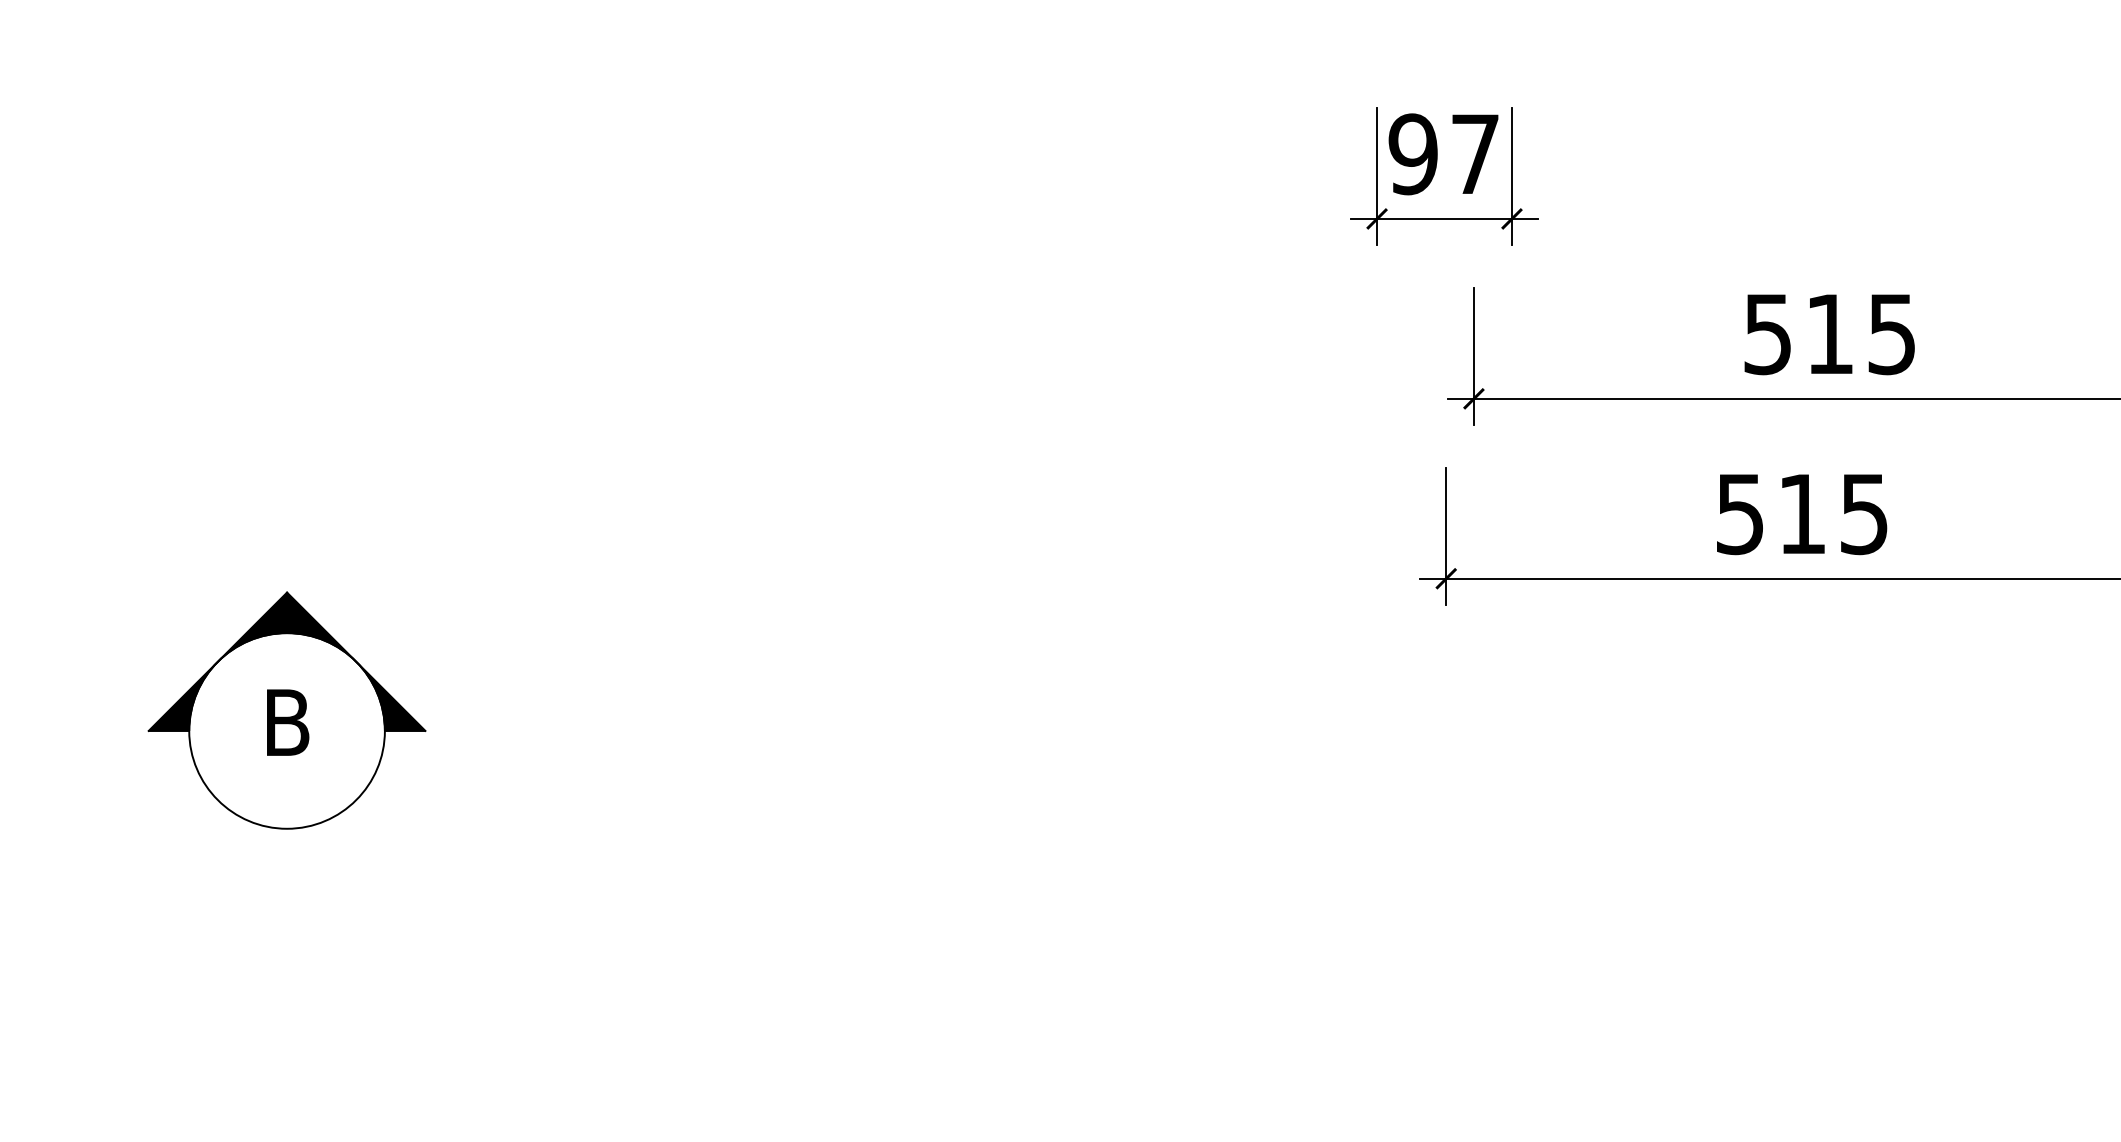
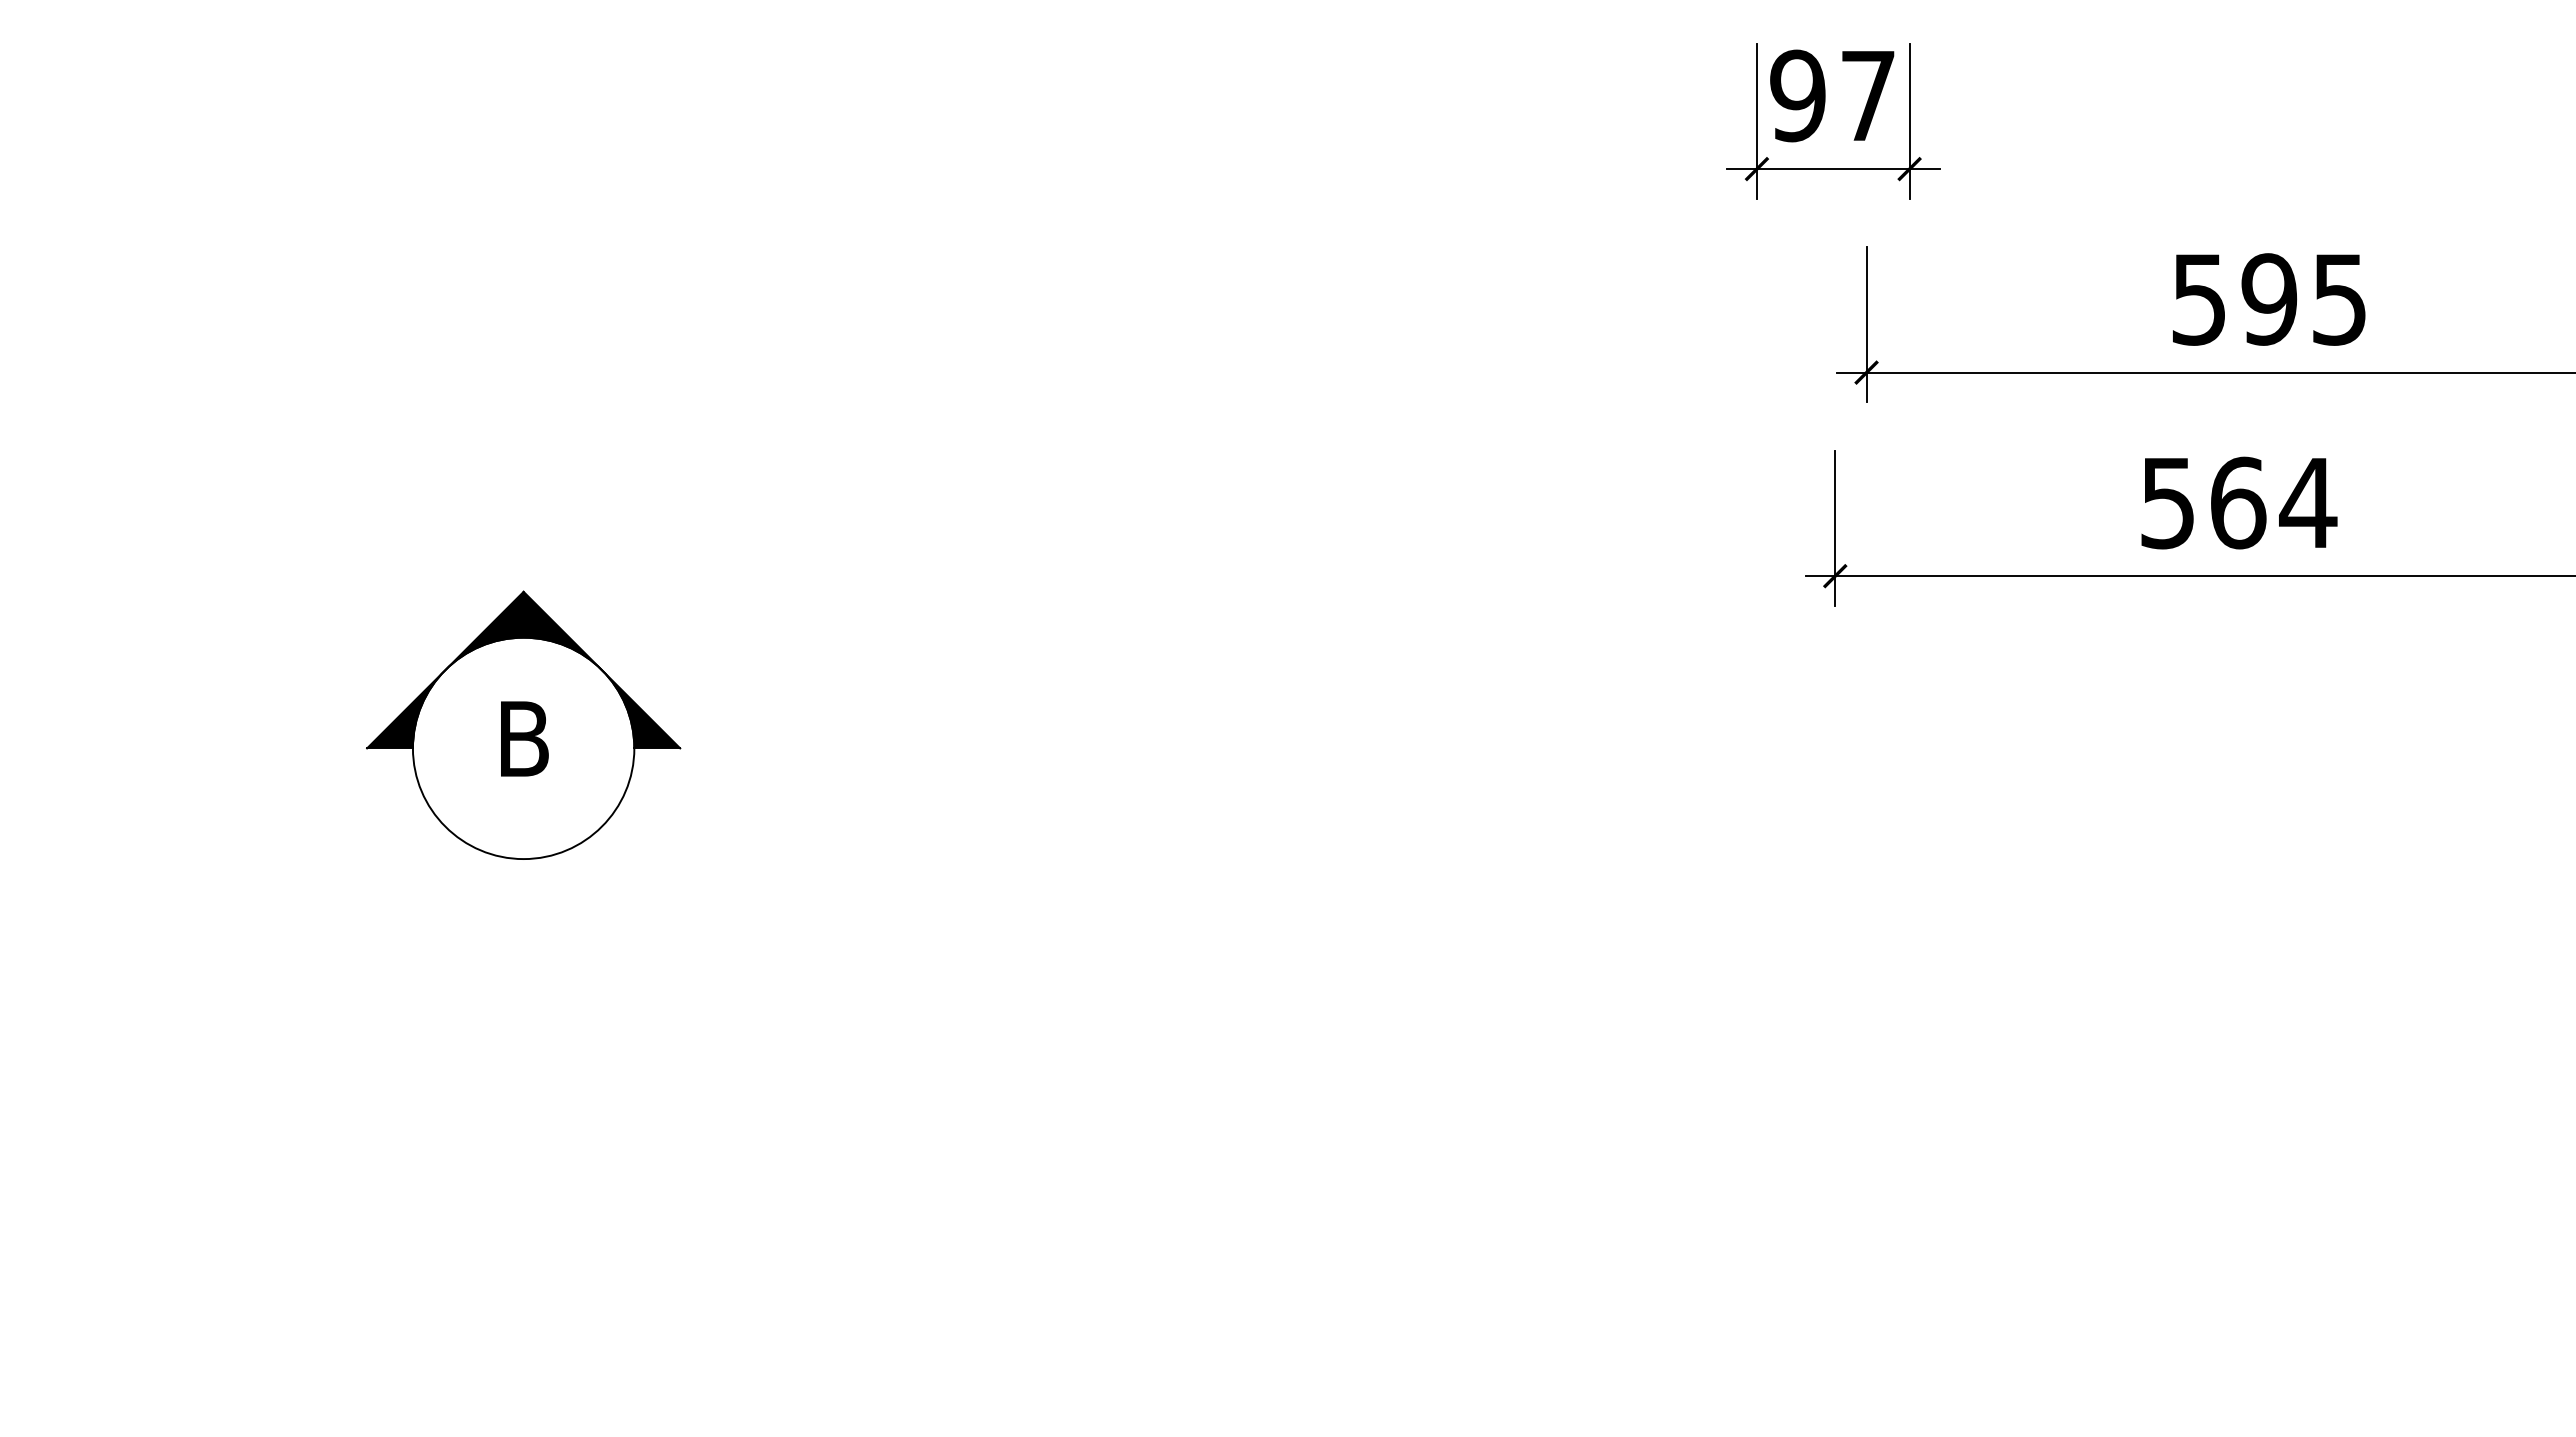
text: (1830, 334) -> (2269, 299), 515 -> 595
text: (1834, 513) -> (2274, 502), 515 -> 564

